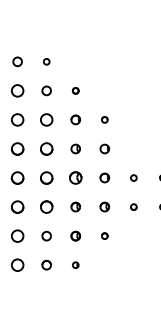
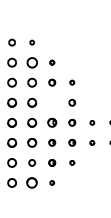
part: (45, 90) -> (31, 62), size x1.6
part: (76, 148) -> (52, 102), removed
part: (47, 264) -> (32, 182), size x1.6

